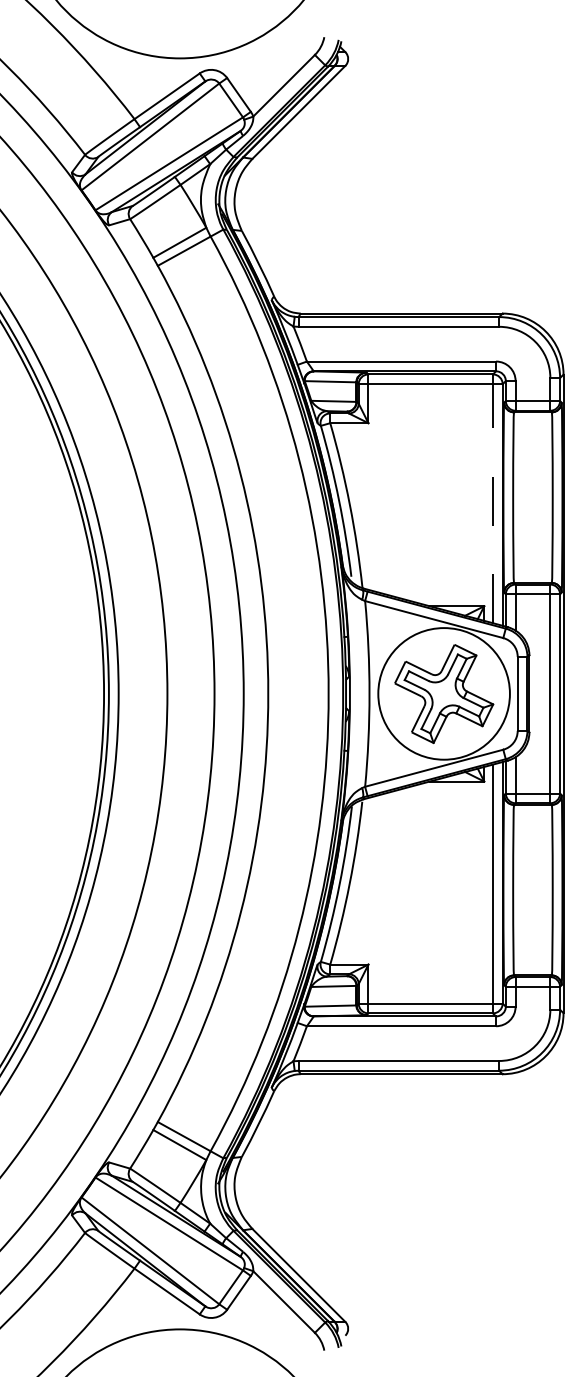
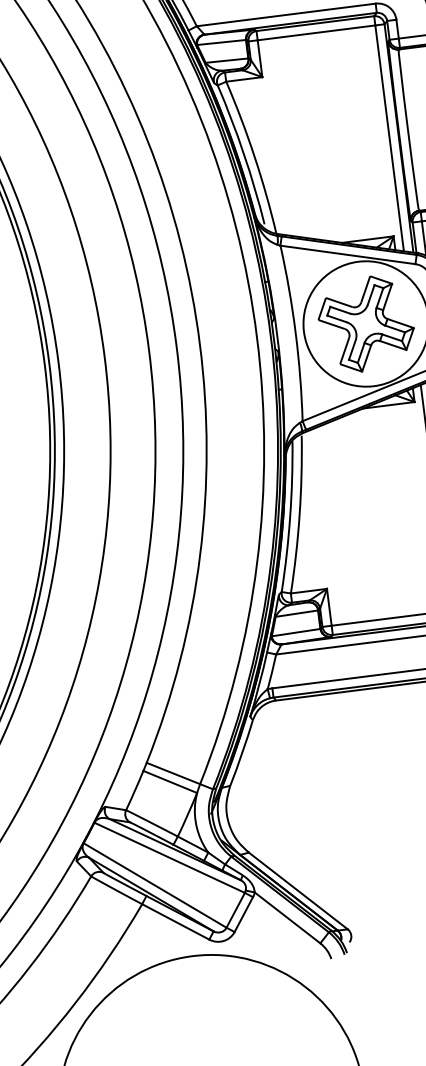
line: (492, 503) -> (389, 138), dashed -> solid

